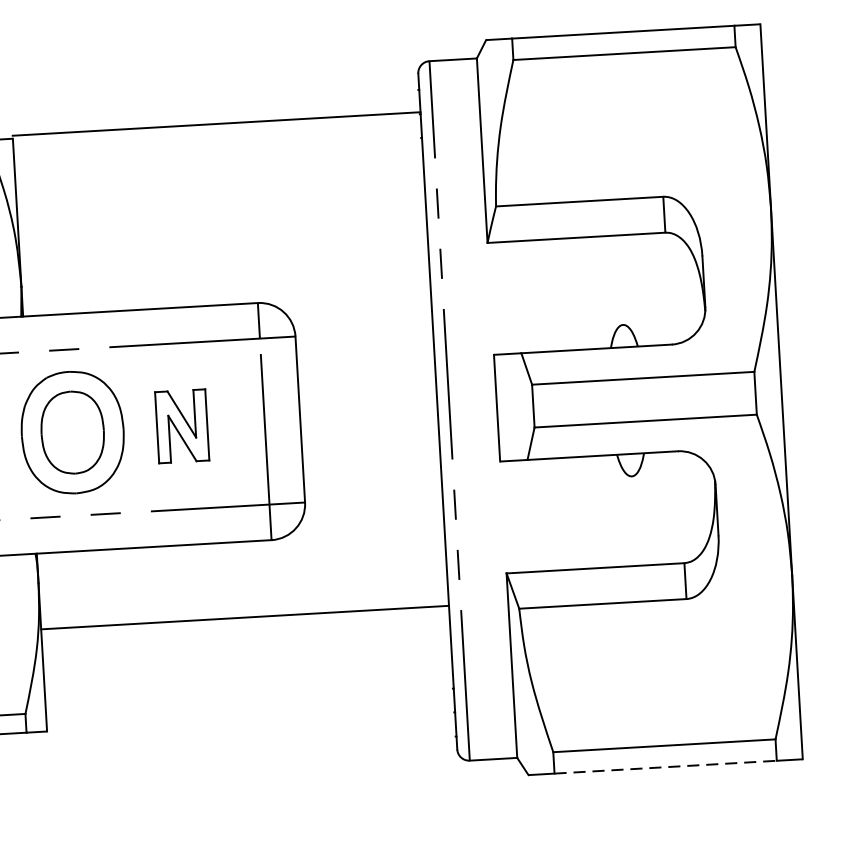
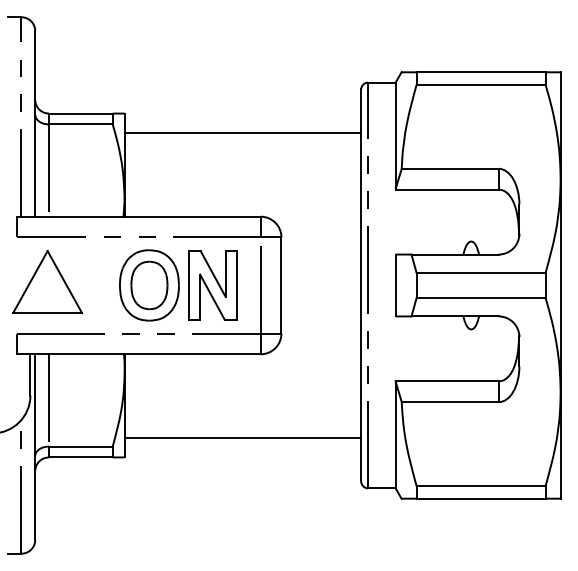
line: (215, 123) -> (242, 132), moved
part: (181, 426) -> (212, 285), size x1.67
line: (244, 618) -> (242, 438), moved
line: (666, 766) -> (481, 498), dashed -> solid

